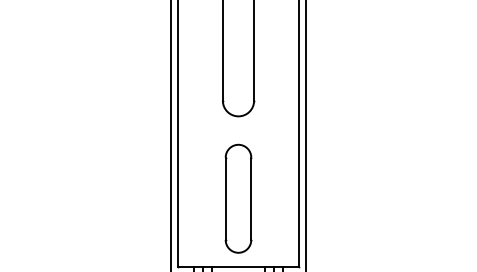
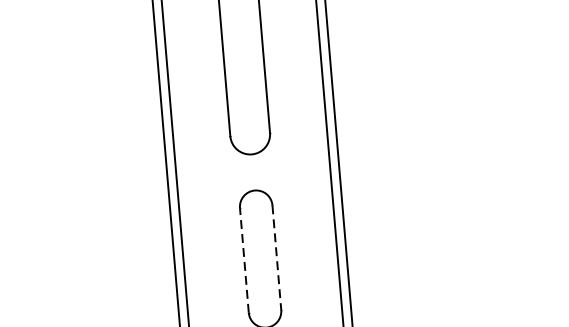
line: (225, 198) -> (244, 260), solid -> dashed
line: (251, 199) -> (277, 258), solid -> dashed

